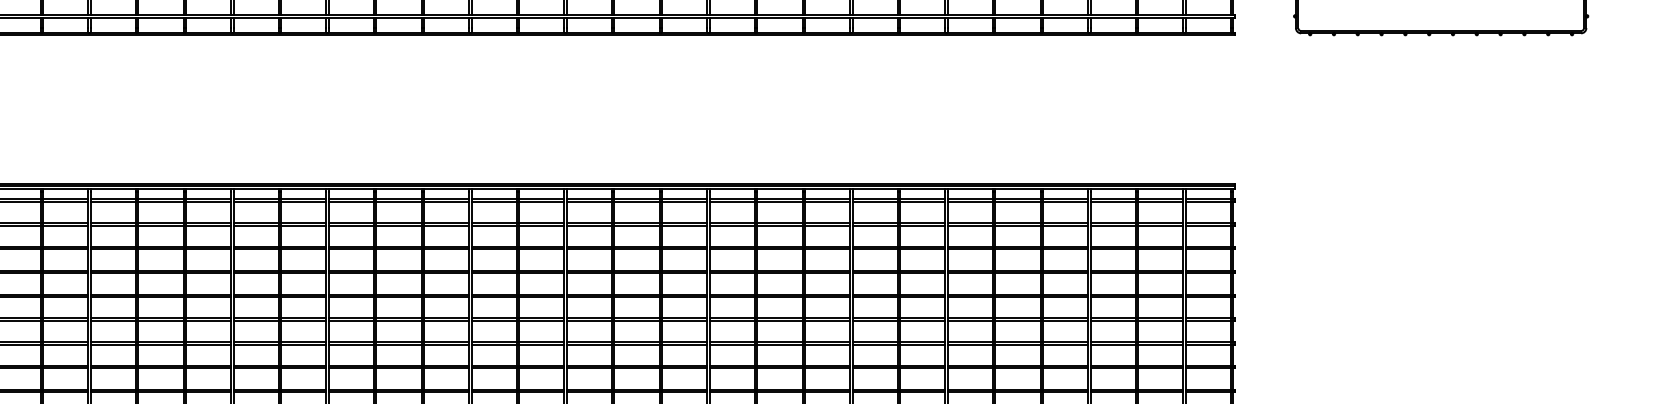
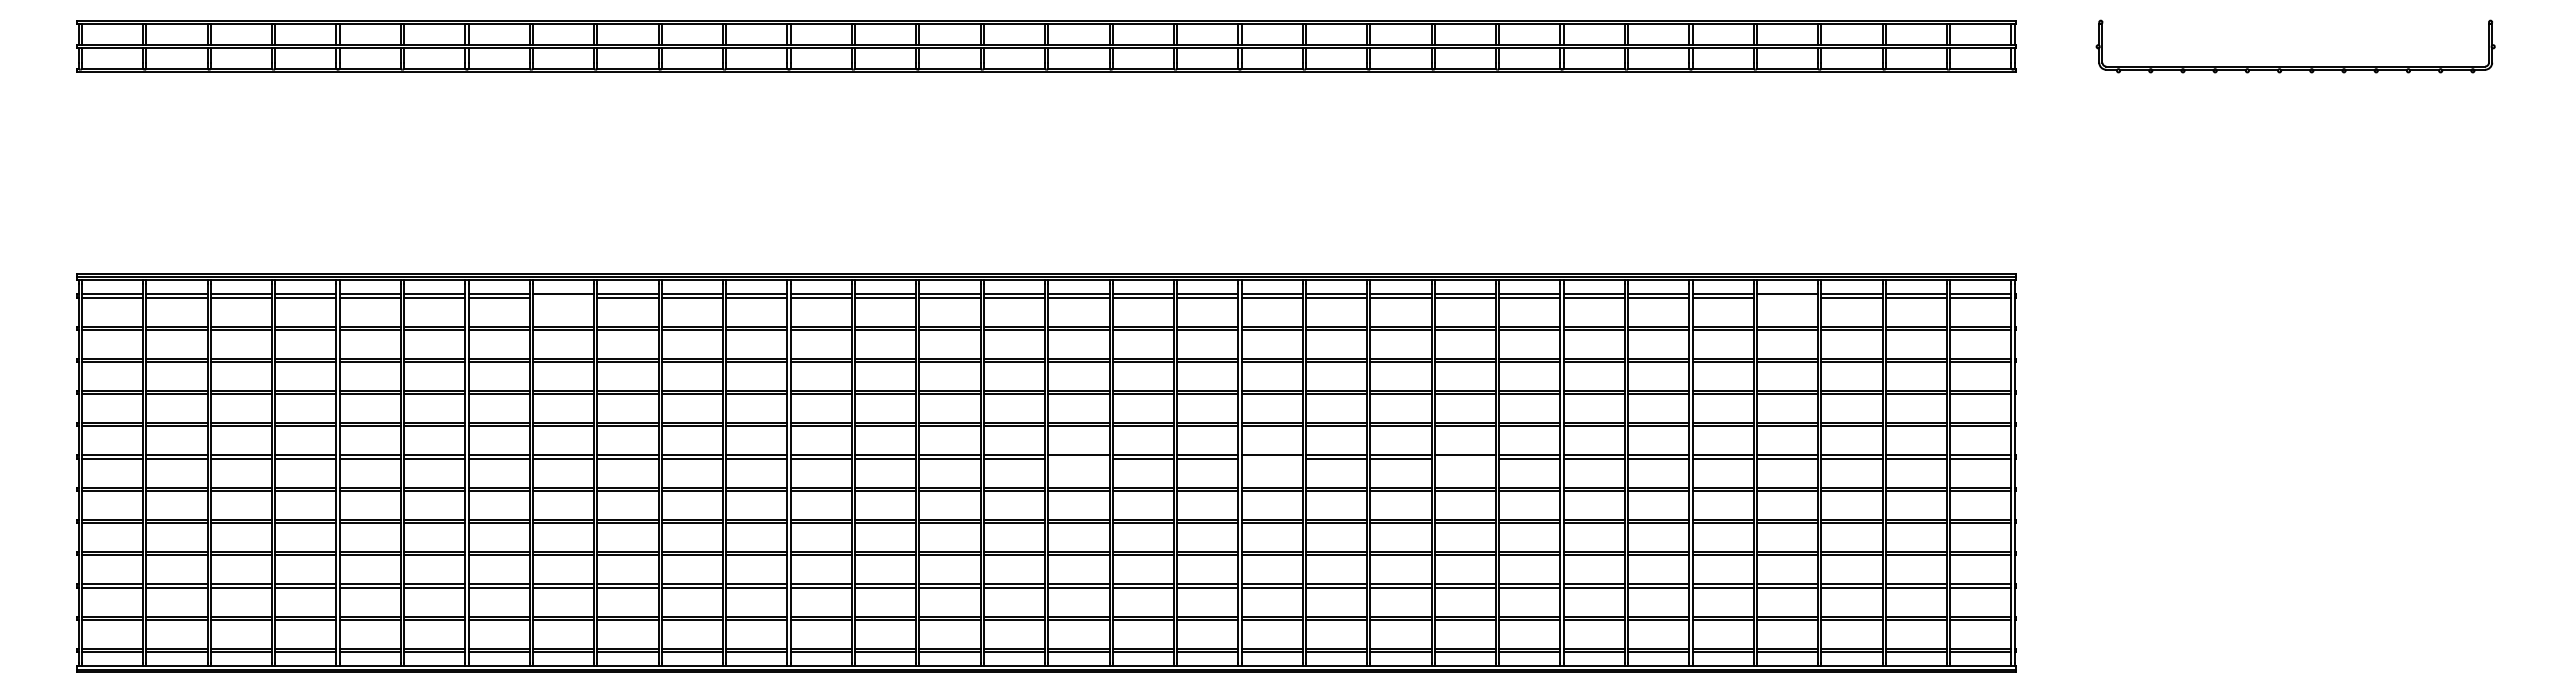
line: (160, 201) -> (563, 297), removed
line: (1065, 201) -> (1787, 297), removed
line: (541, 320) -> (1078, 458), removed
line: (684, 320) -> (1271, 458), removed
line: (827, 320) -> (1465, 458), removed

